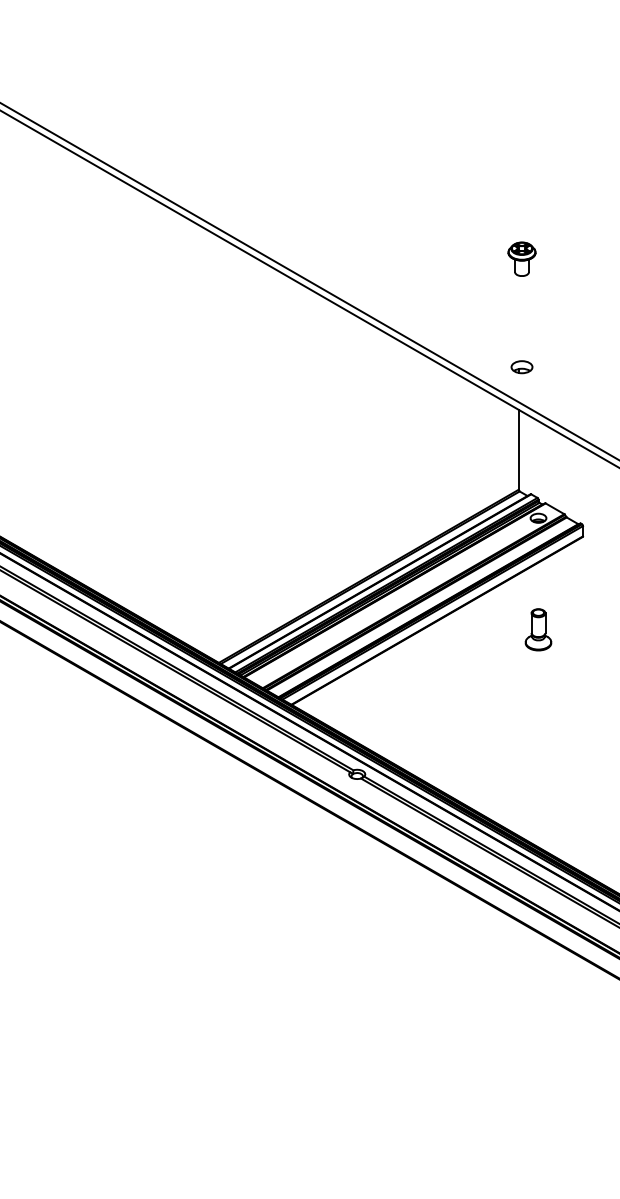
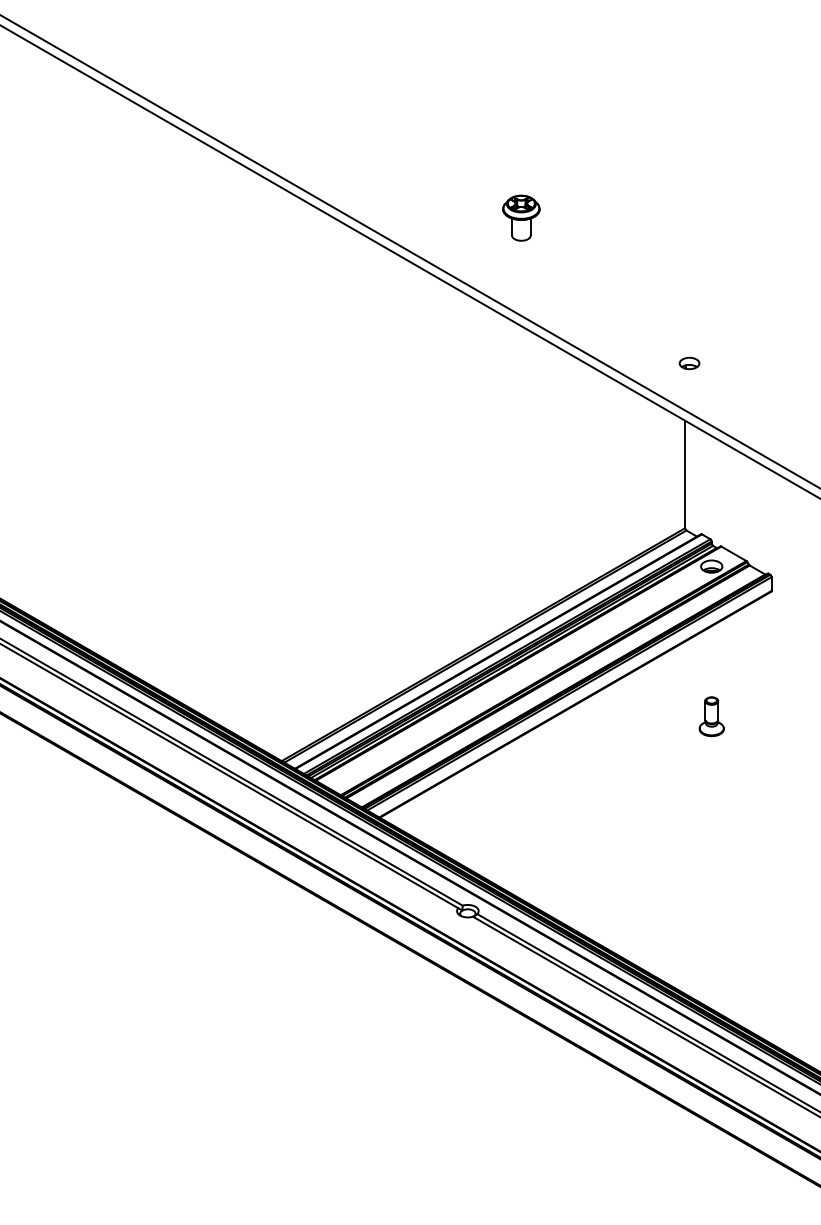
part: (521, 258) -> (520, 217), moved
part: (521, 367) -> (688, 363), size x0.7
part: (538, 629) -> (711, 716), size x0.7

